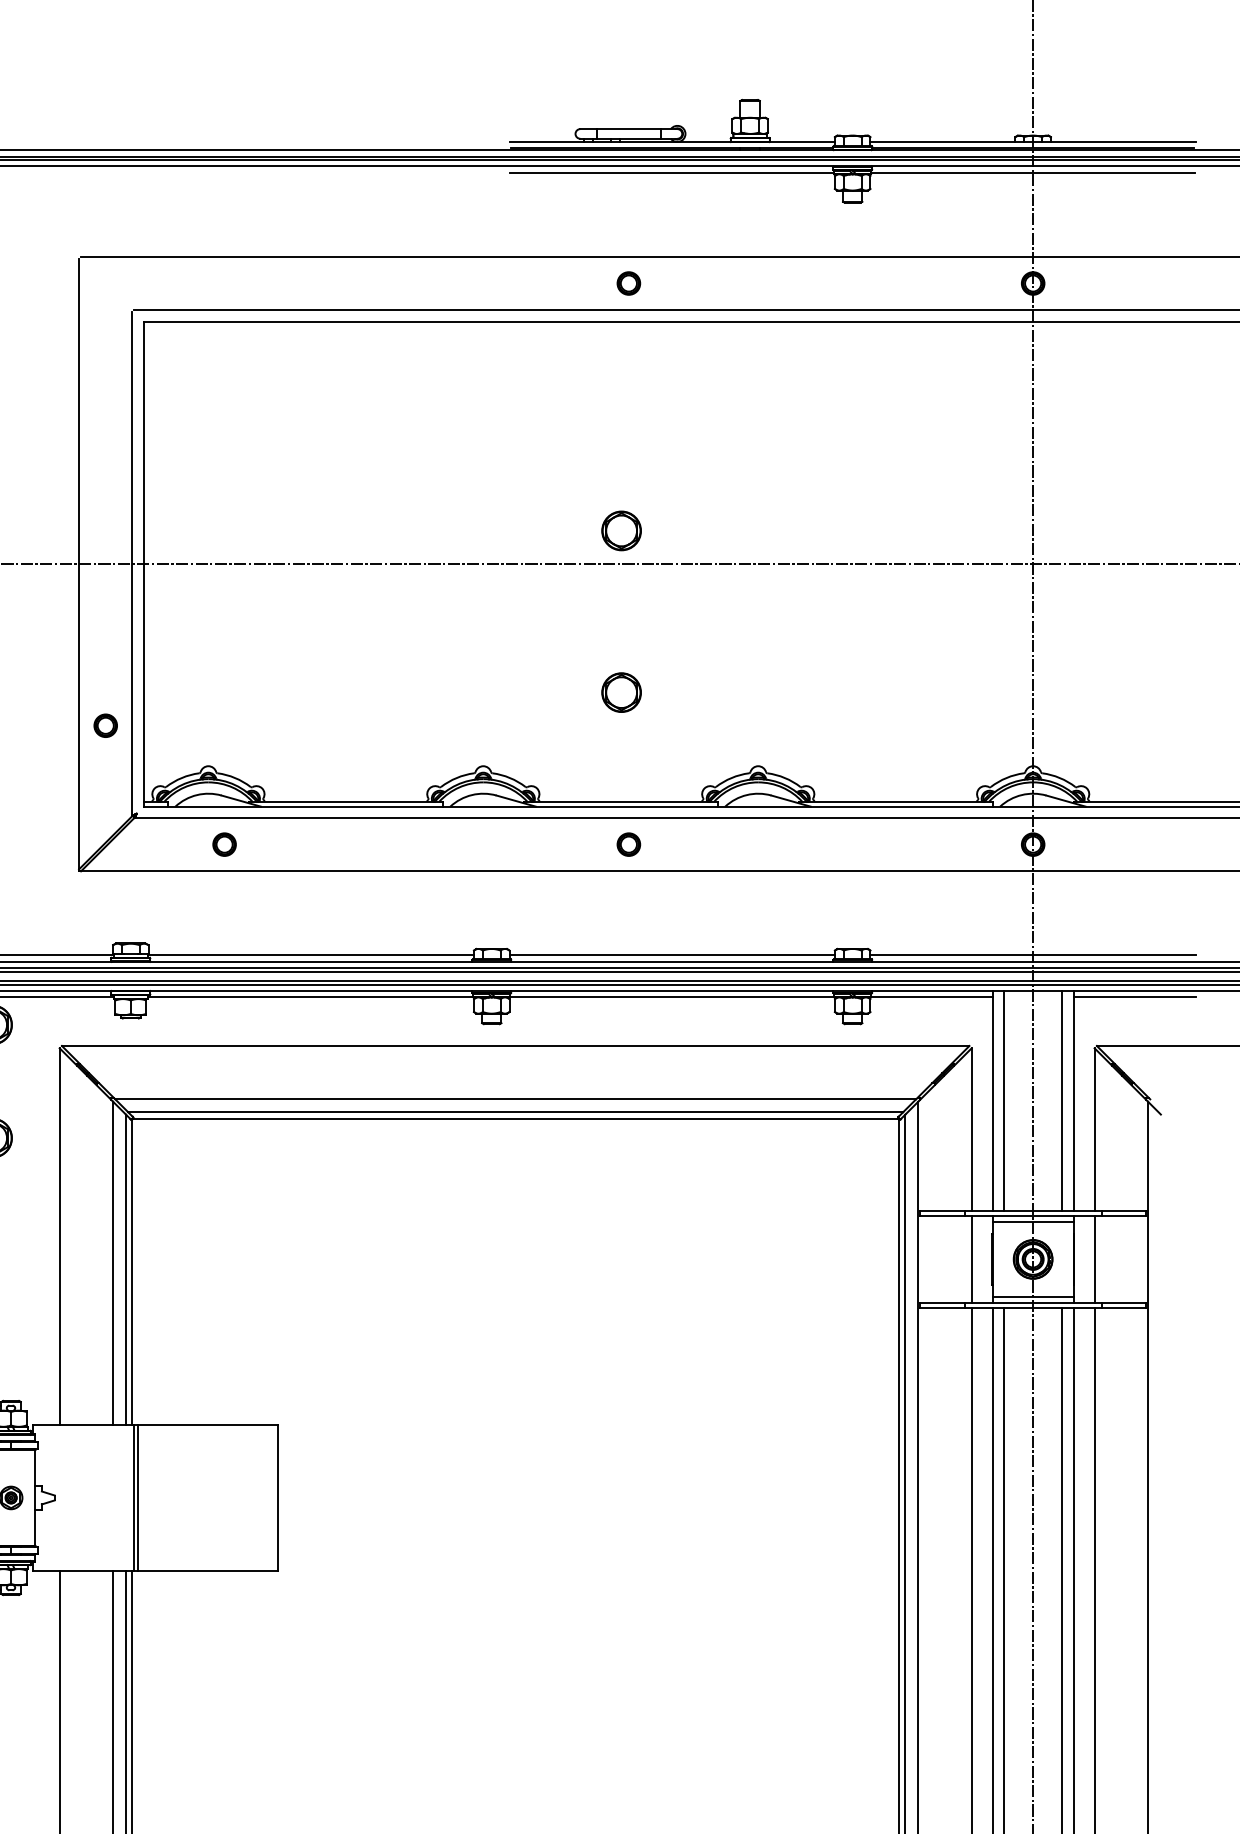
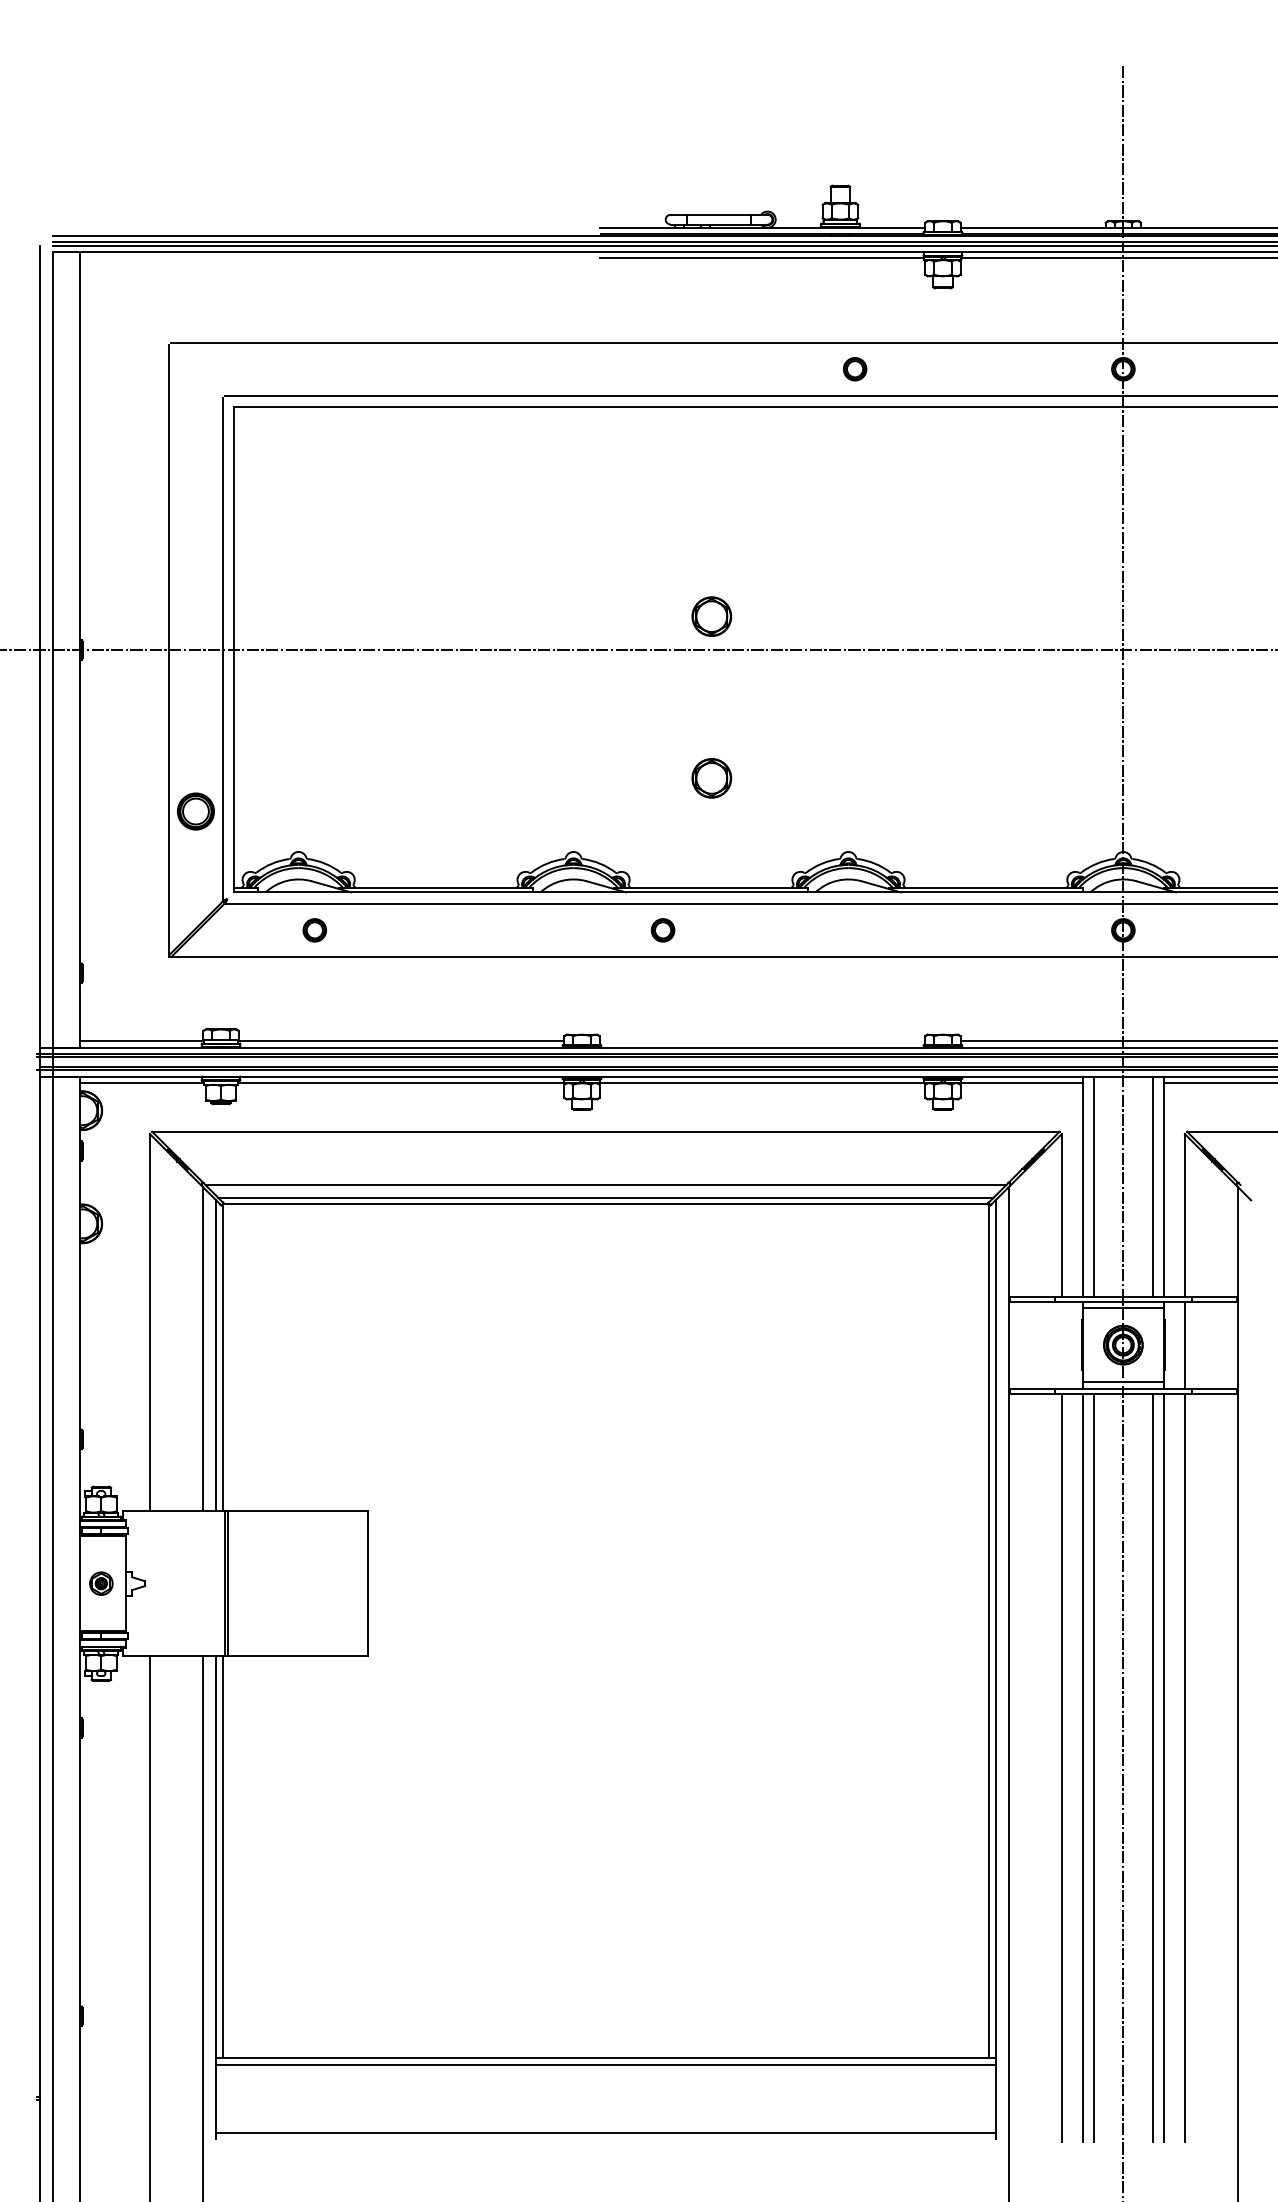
part: (628, 283) -> (854, 369), moved
part: (105, 725) -> (195, 811), size x1.6
part: (628, 844) -> (662, 930), moved
line: (672, 955) -> (762, 1041), removed
line: (971, 1258) -> (1061, 1344), removed

